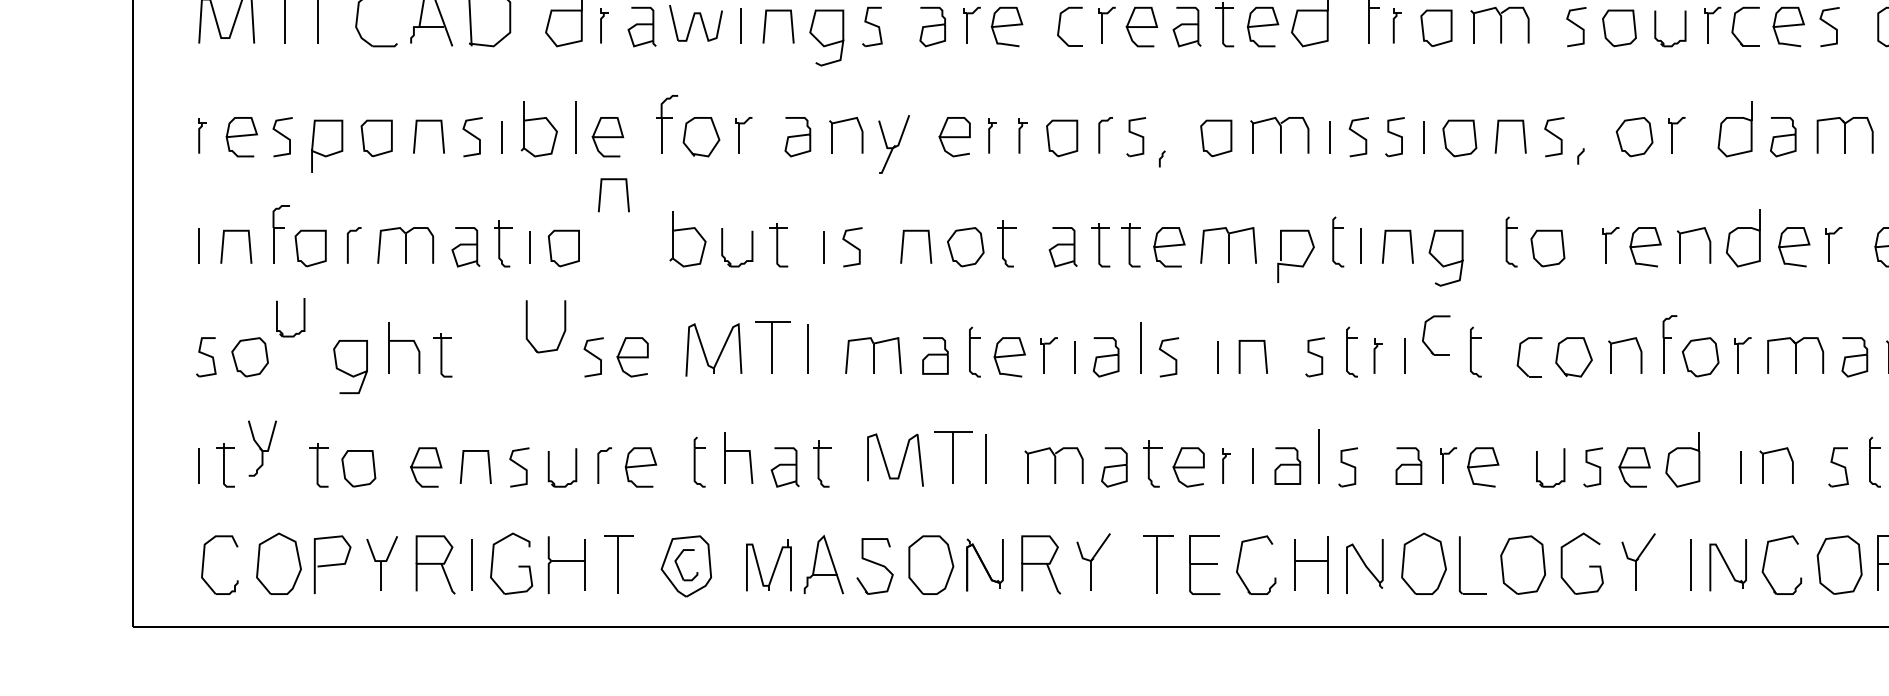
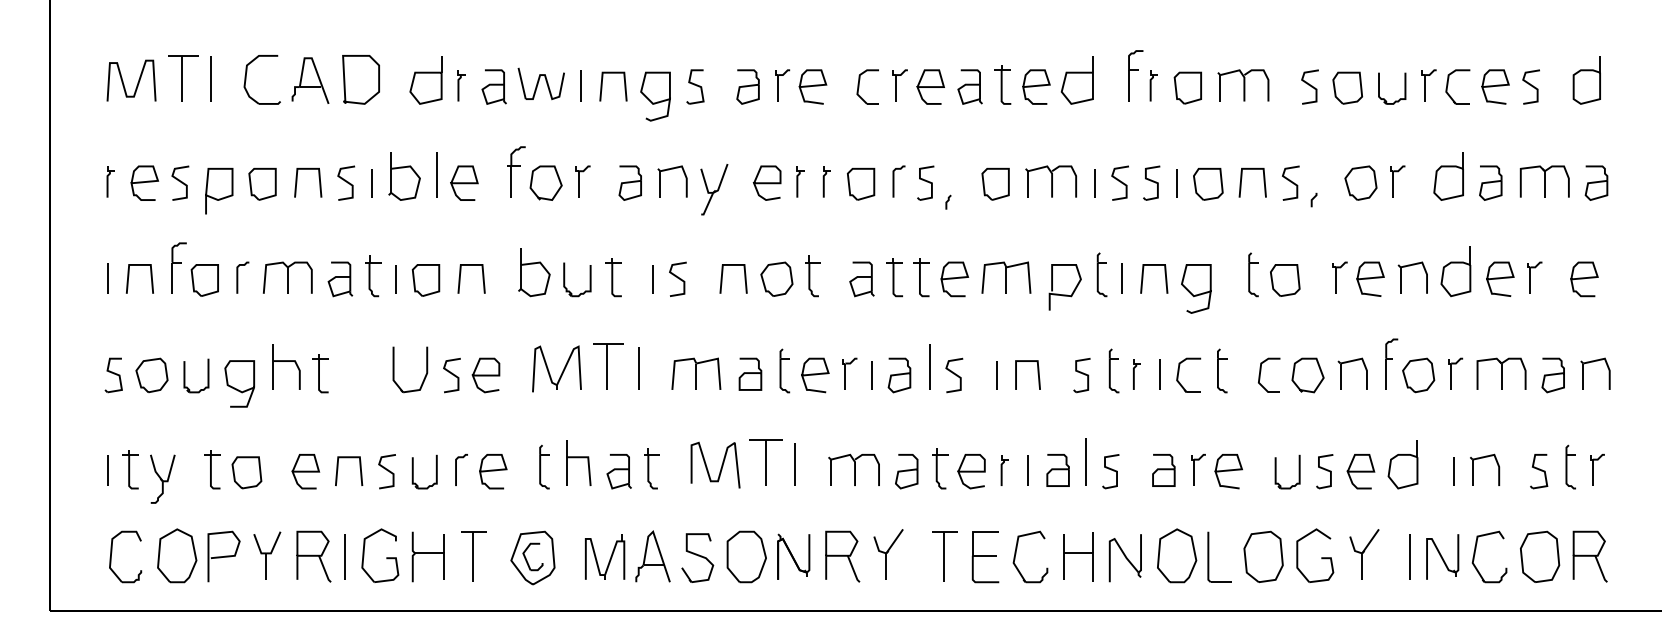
line: (601, 194) -> (460, 278), moved
part: (278, 317) -> (185, 375), moved
part: (1425, 332) -> (1179, 372), moved
part: (562, 334) -> (424, 376), moved
part: (262, 447) -> (162, 478), moved

